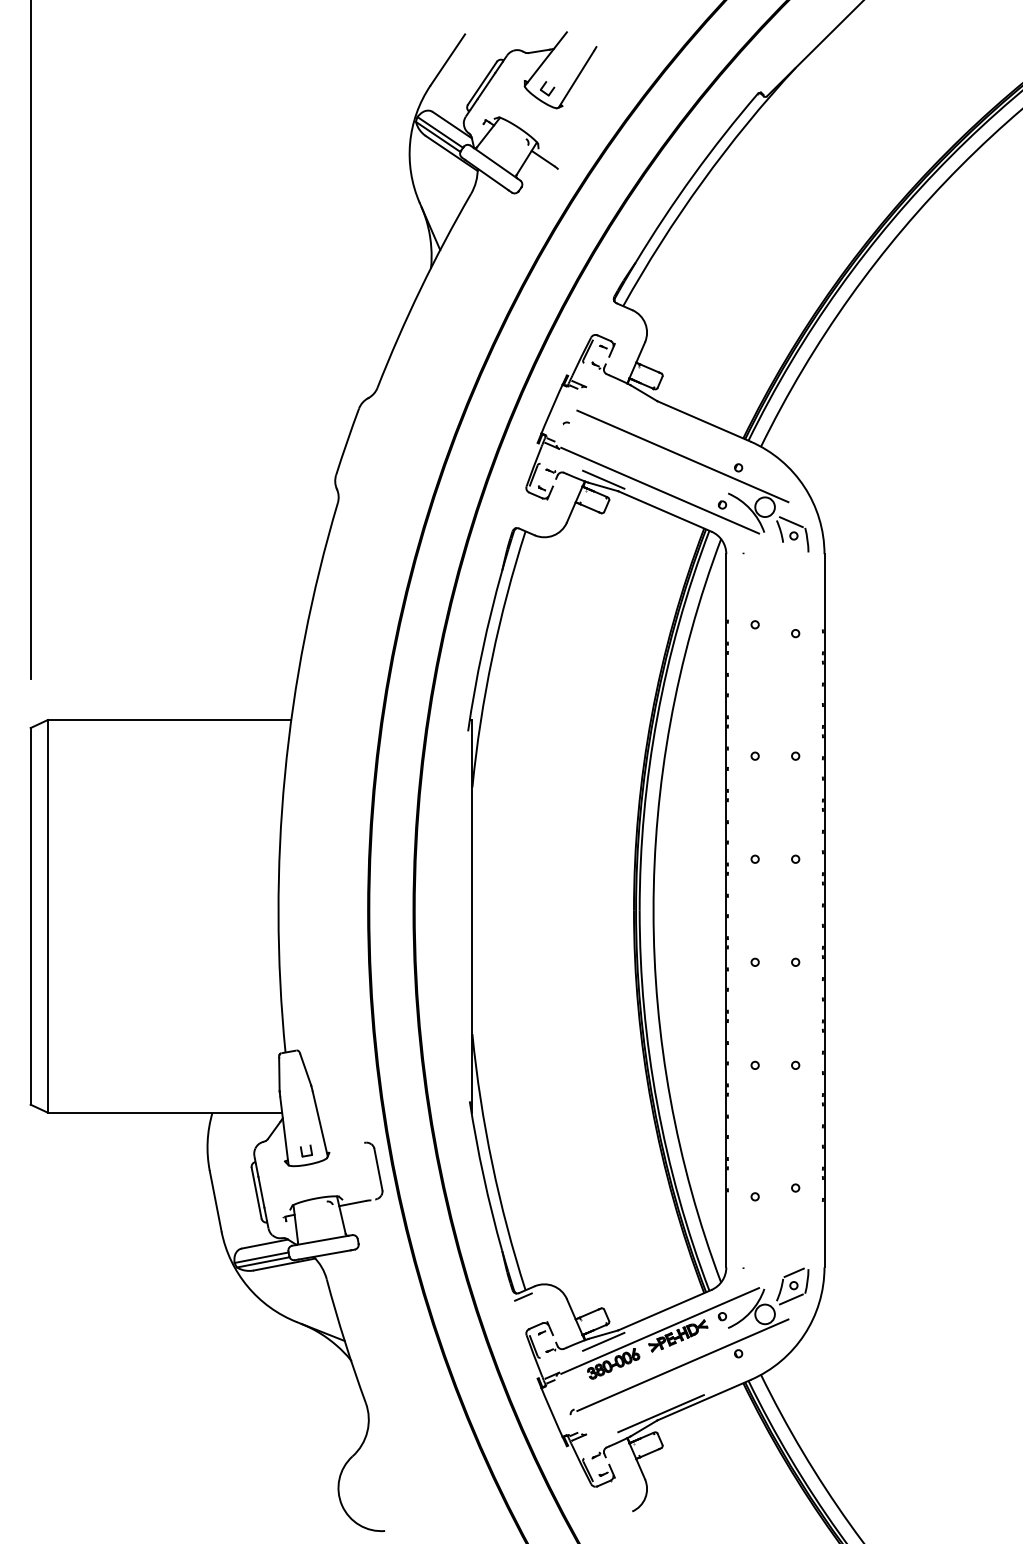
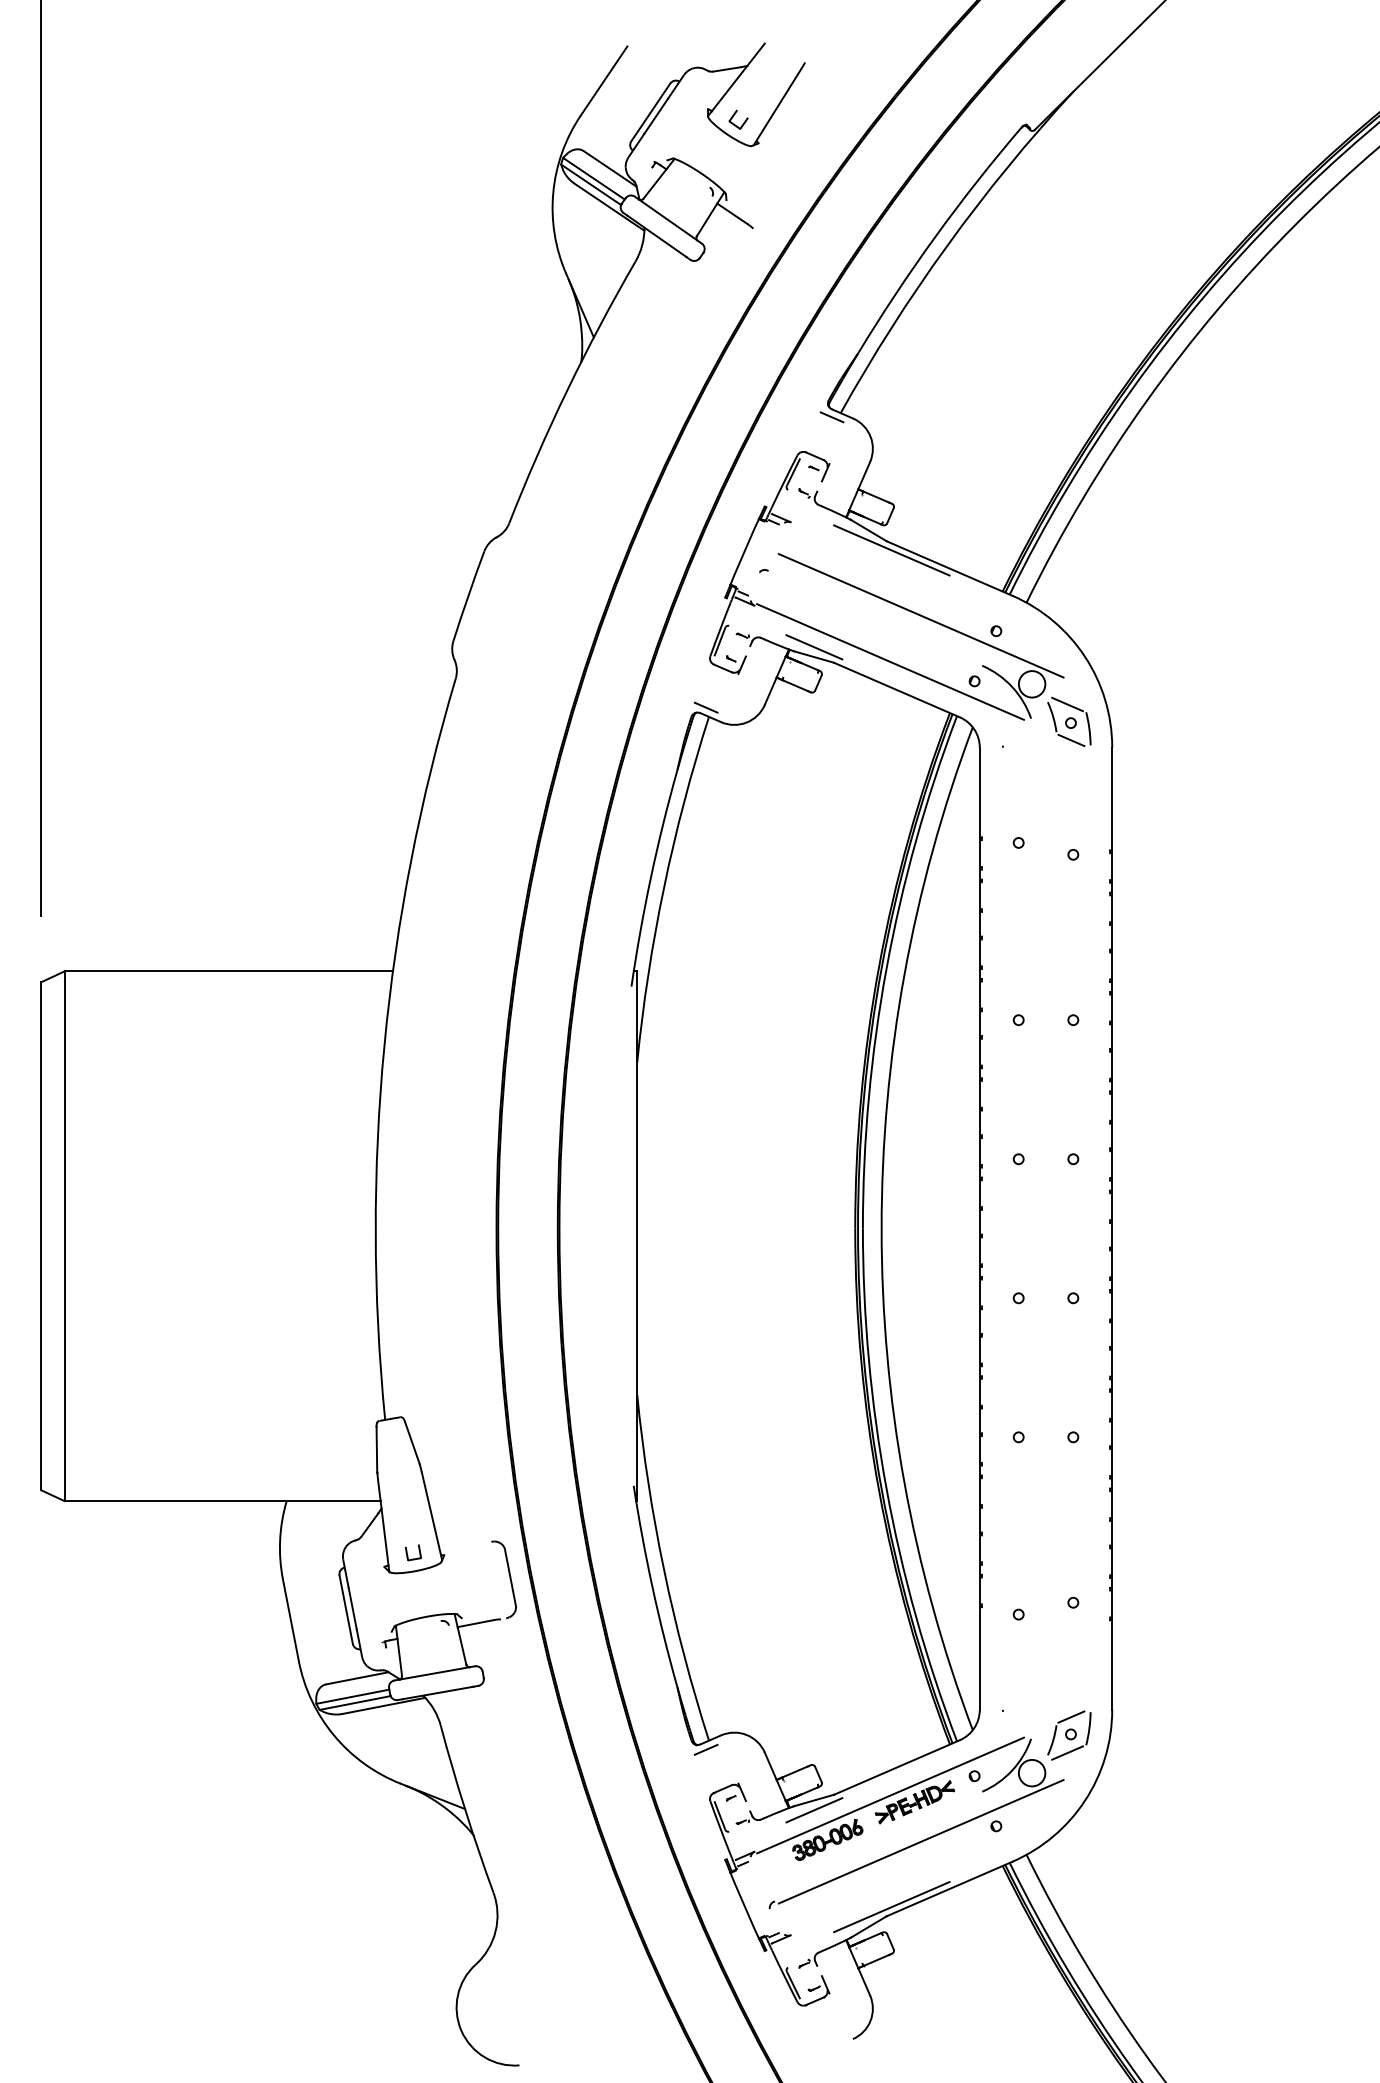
line: (616, 309) -> (831, 417), added
line: (660, 408) -> (891, 550), added
line: (522, 524) -> (705, 707), added
line: (794, 548) -> (1071, 740), added

